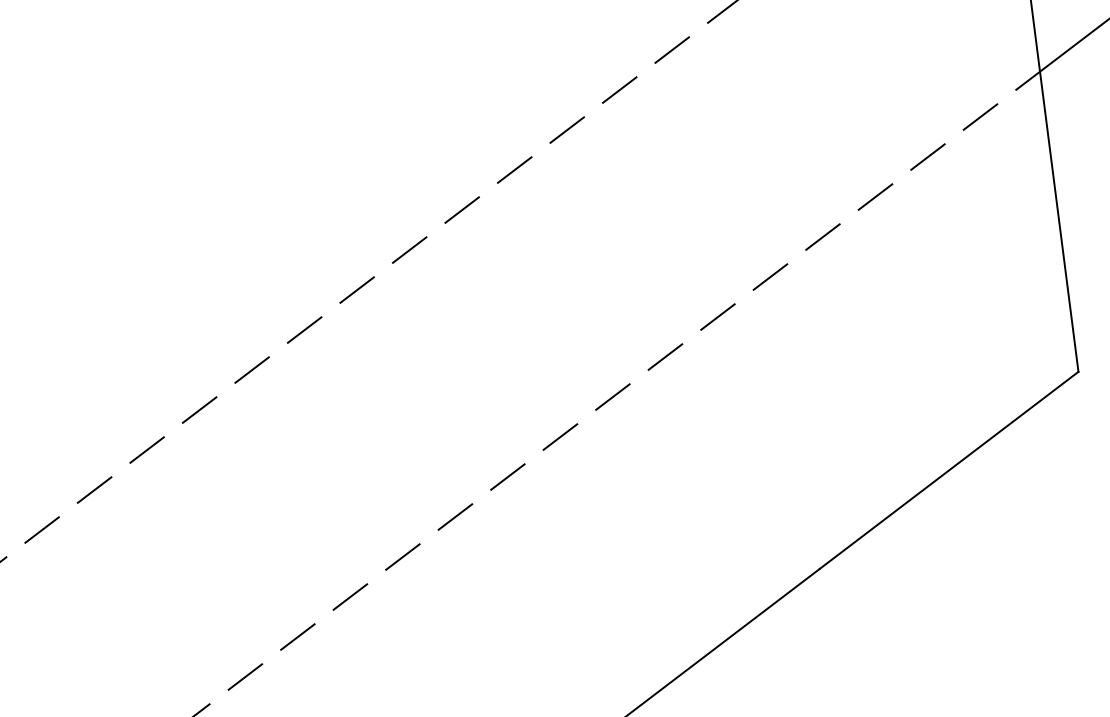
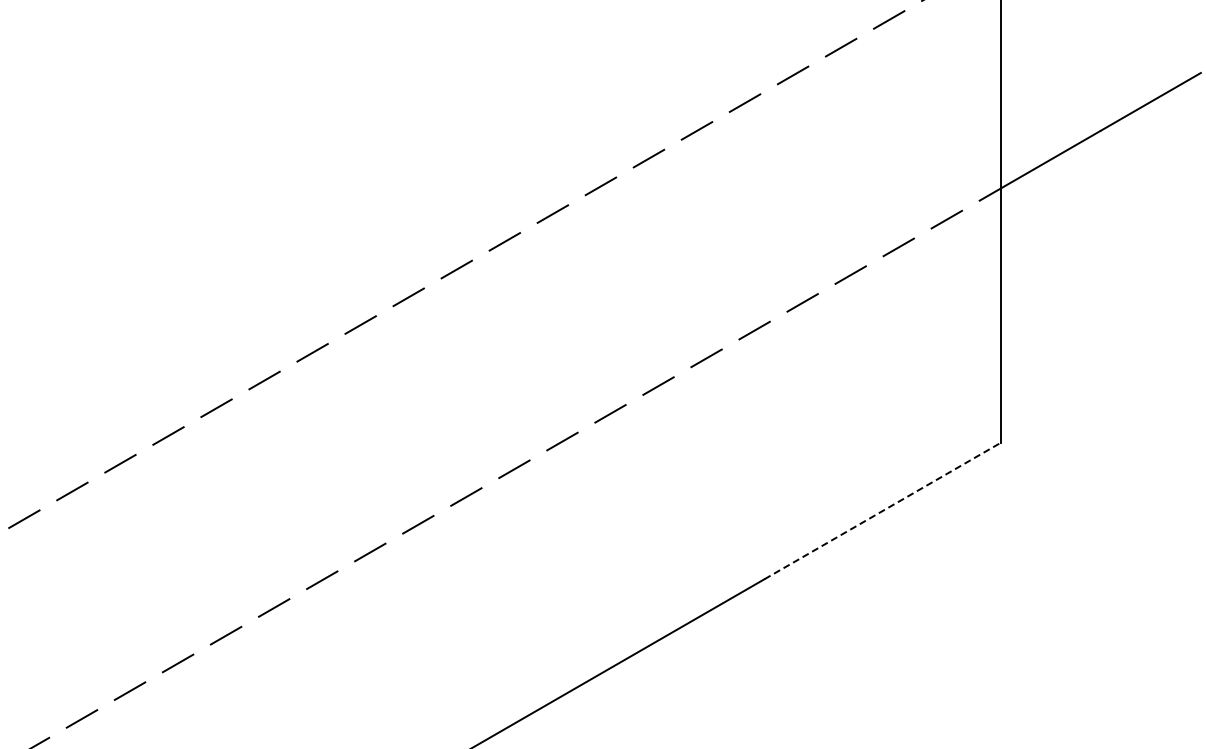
line: (948, 470) -> (882, 510), solid -> dashed

